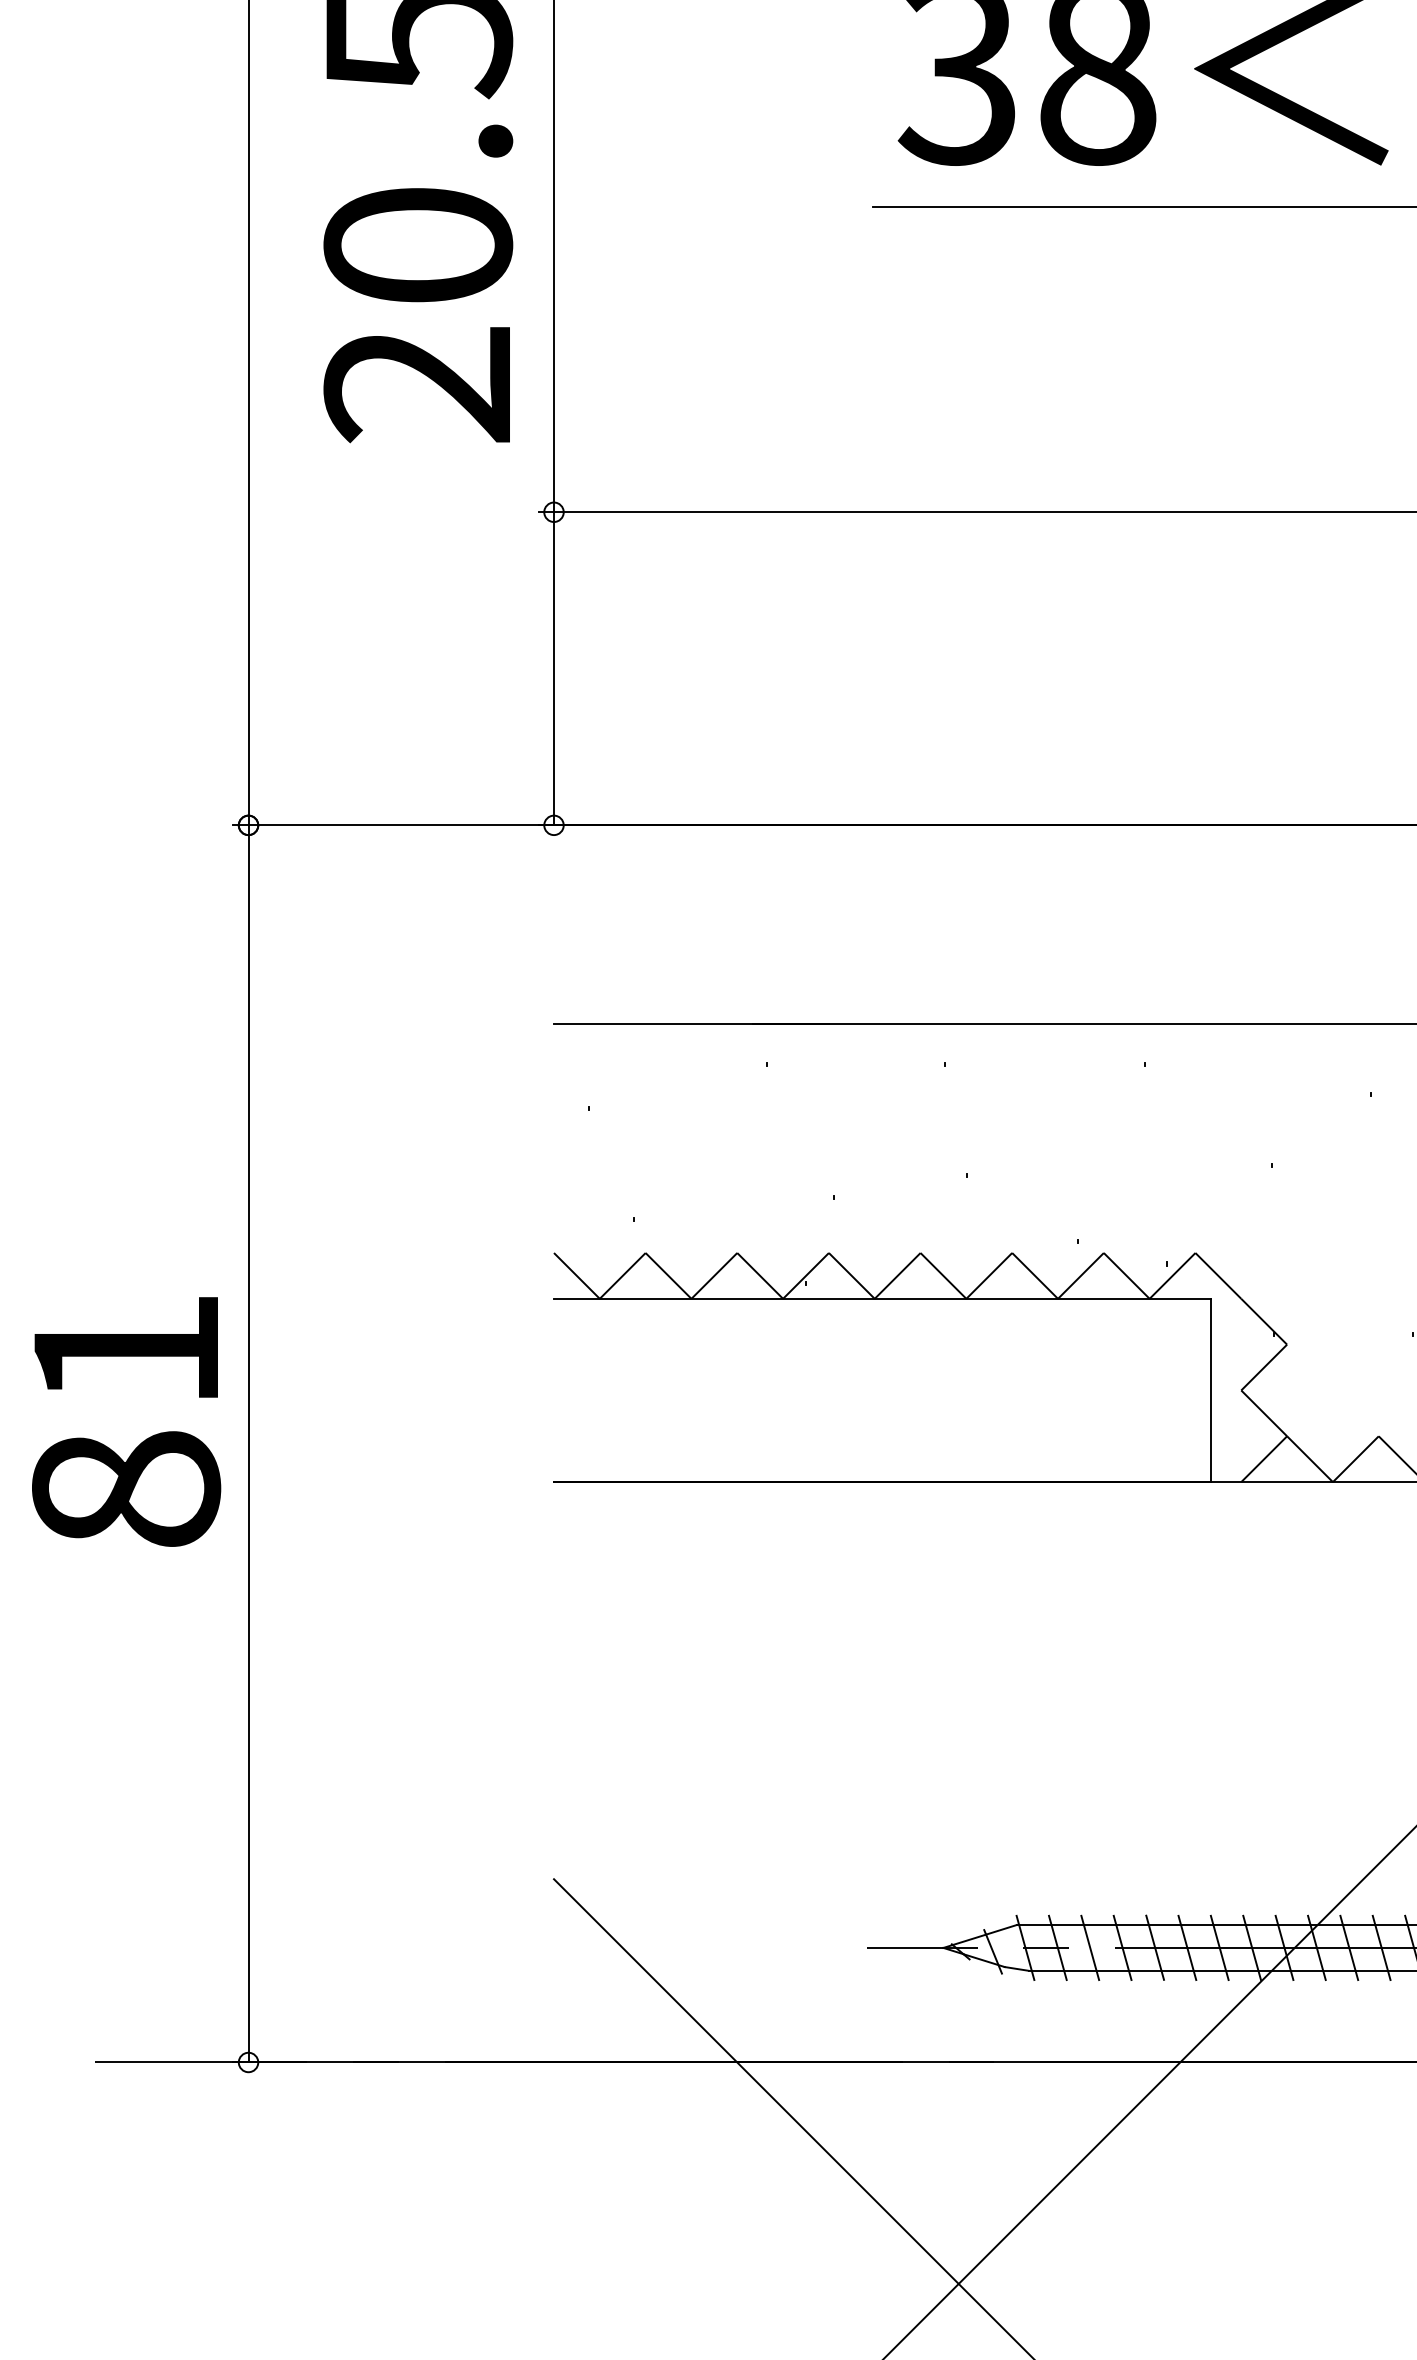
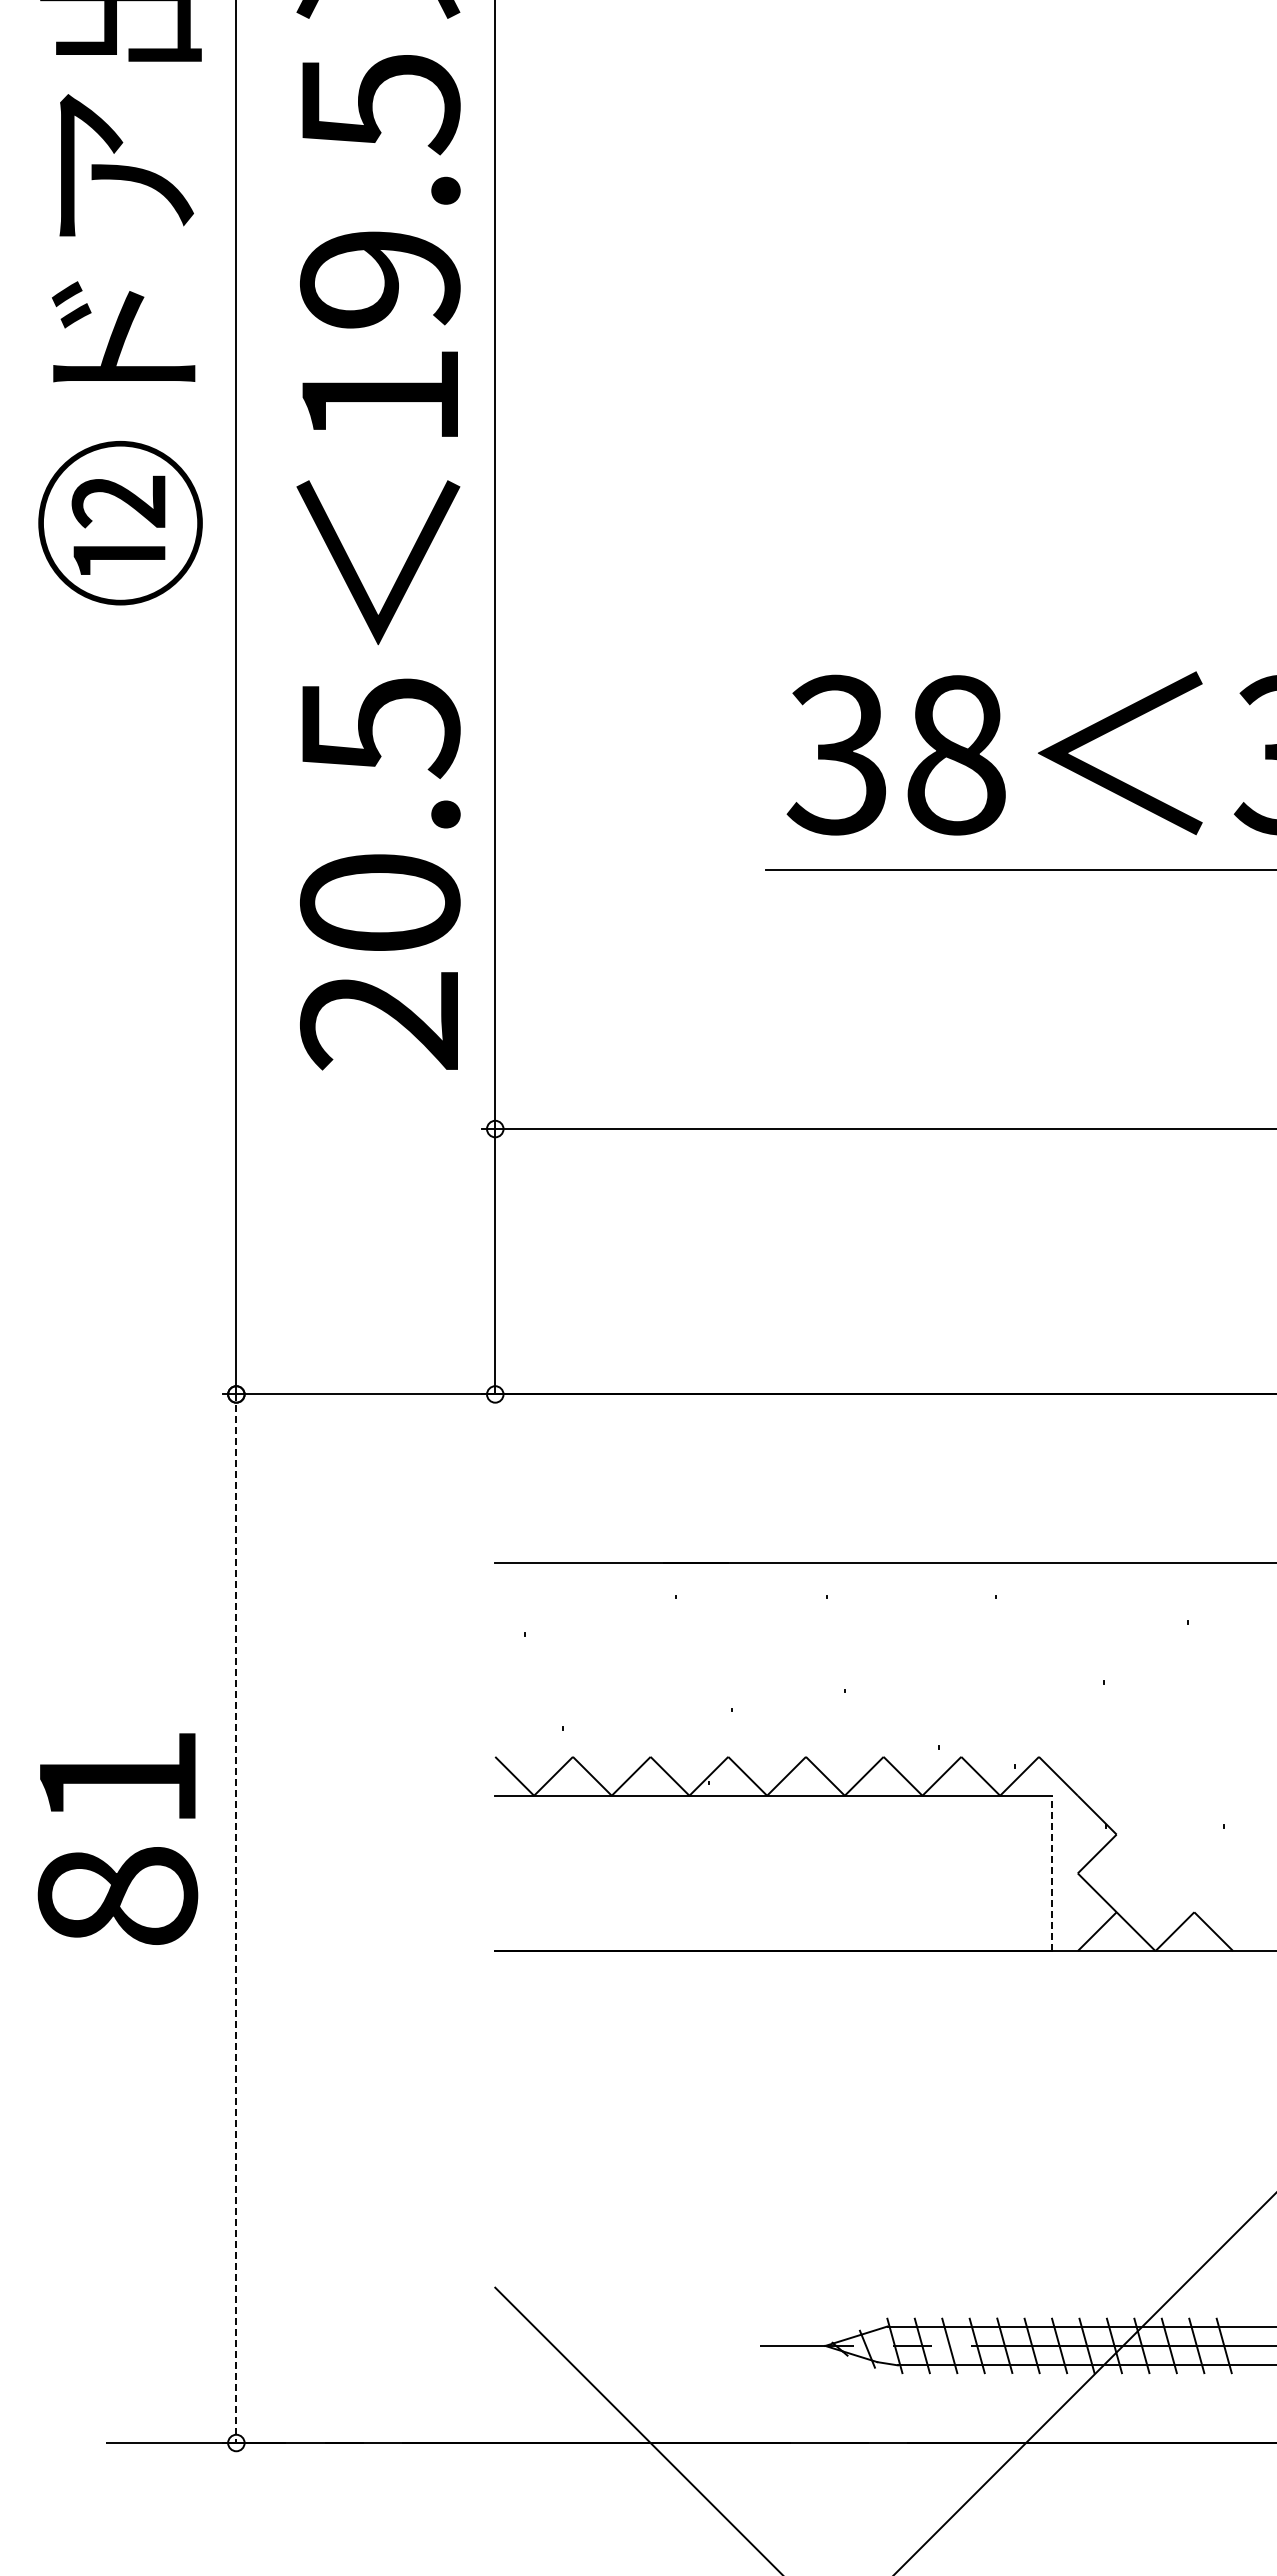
line: (1210, 1390) -> (1051, 1873), solid -> dashed
text: (125, 1421) -> (117, 1838), moved
line: (248, 1444) -> (236, 1919), solid -> dashed

